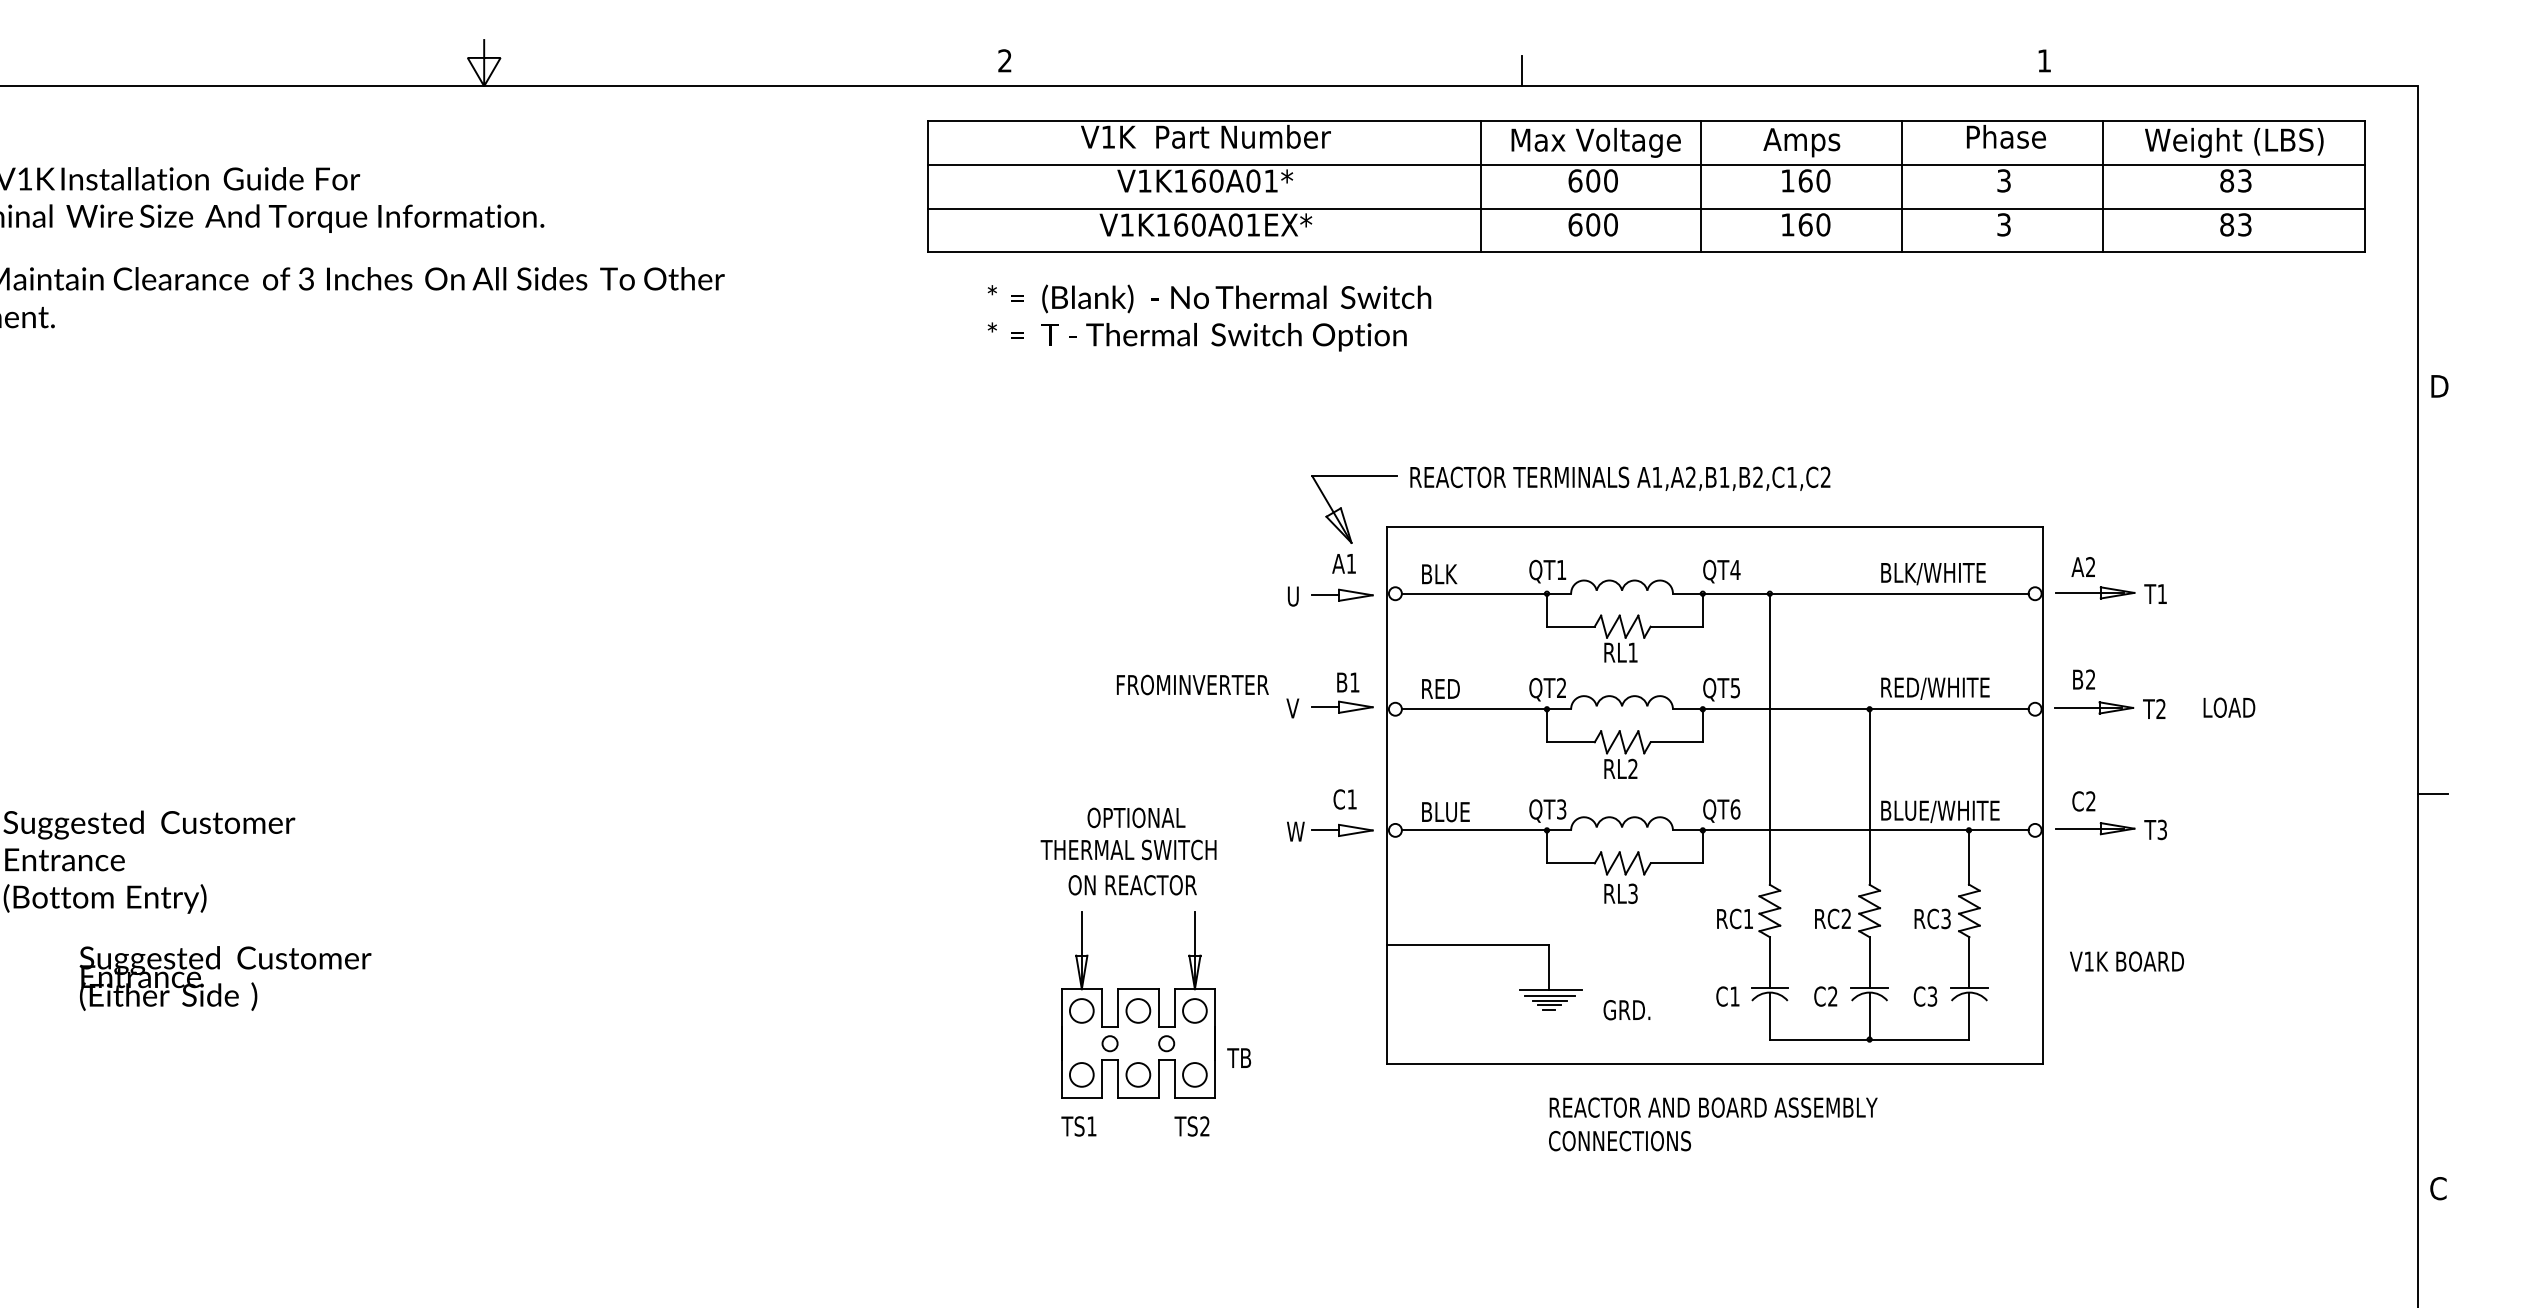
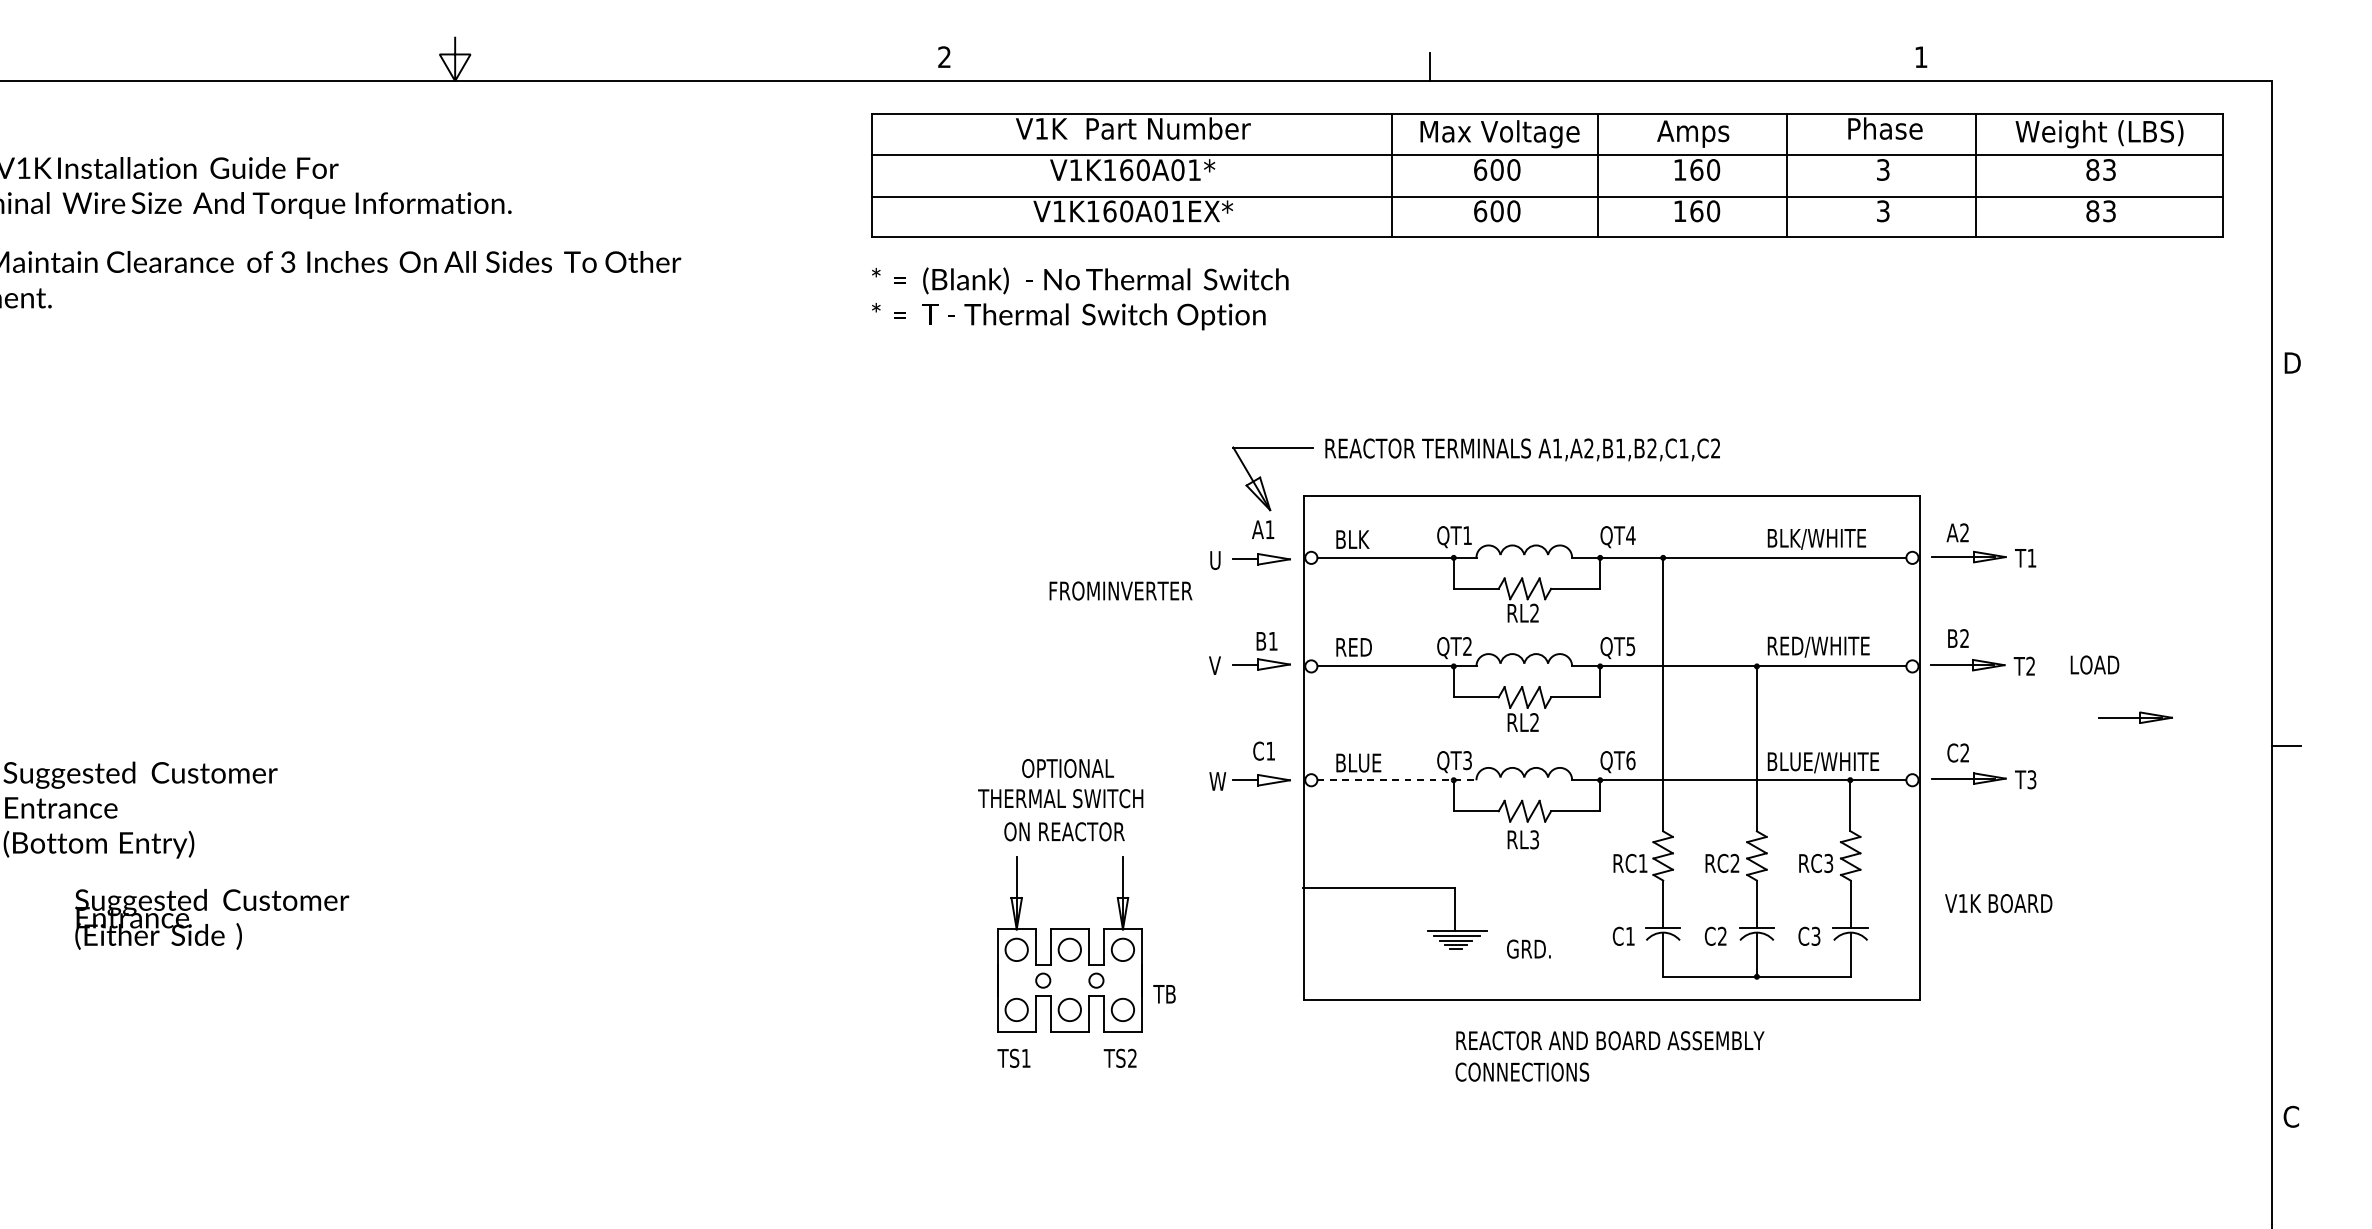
text: (1209, 317) -> (1080, 298), moved
text: (1632, 652) -> (1534, 613), RL1 -> RL2
text: (1192, 684) -> (1120, 590), moved
part: (2272, 763) -> (2135, 717), added
line: (1486, 830) -> (1396, 780), solid -> dashed

